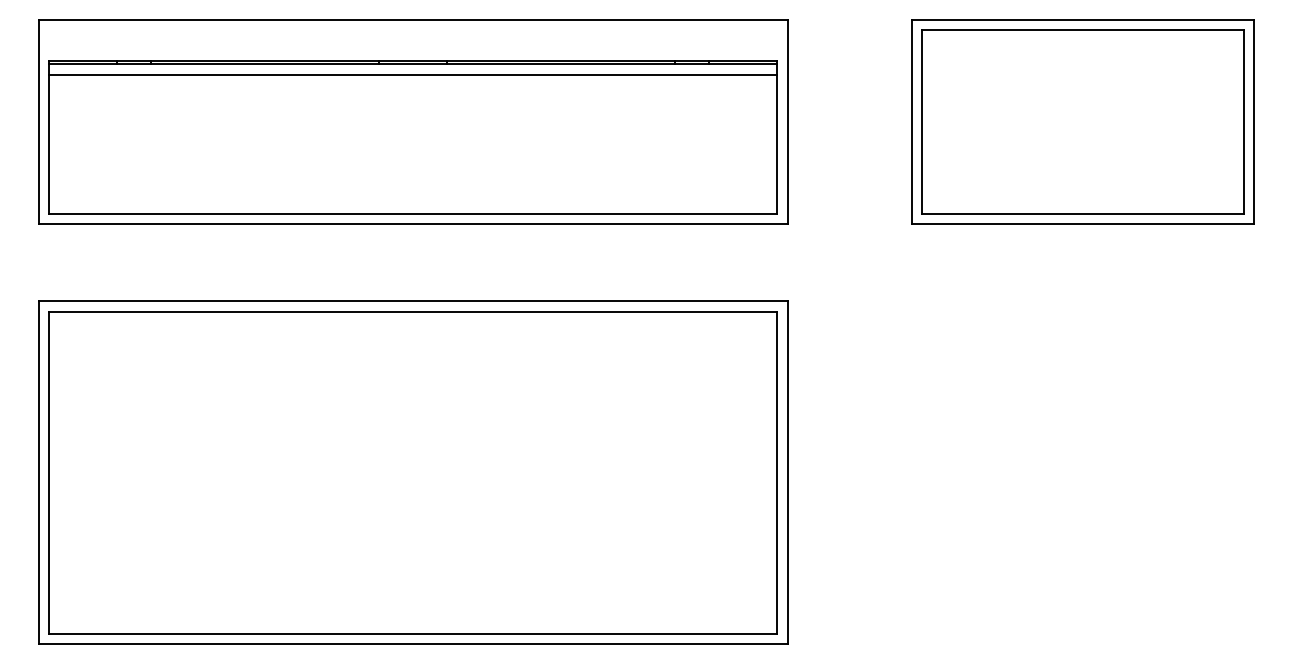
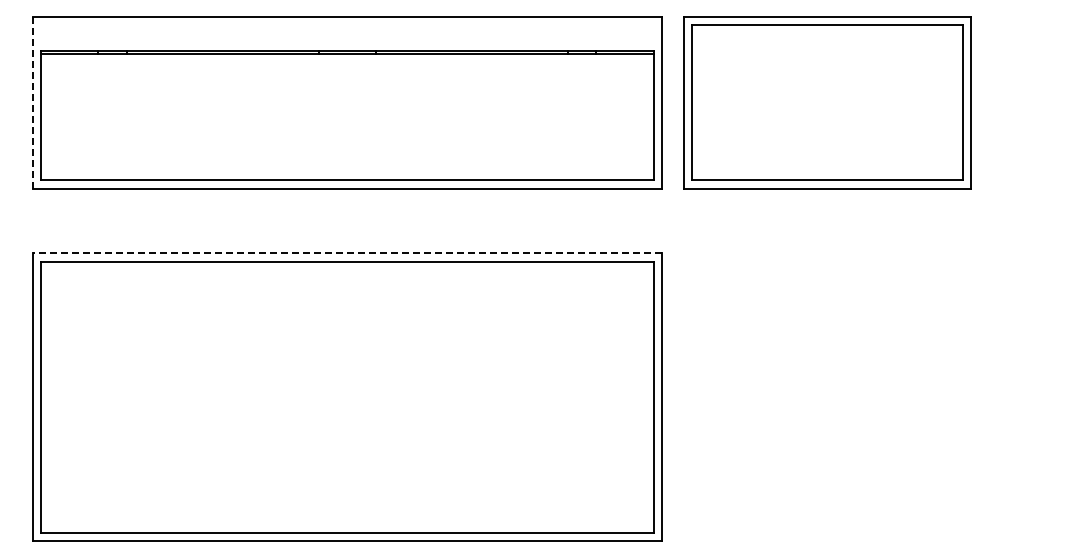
line: (413, 74) -> (347, 62), removed
line: (38, 122) -> (32, 102), solid -> dashed
part: (1083, 122) -> (827, 102), moved
line: (413, 301) -> (347, 253), solid -> dashed

